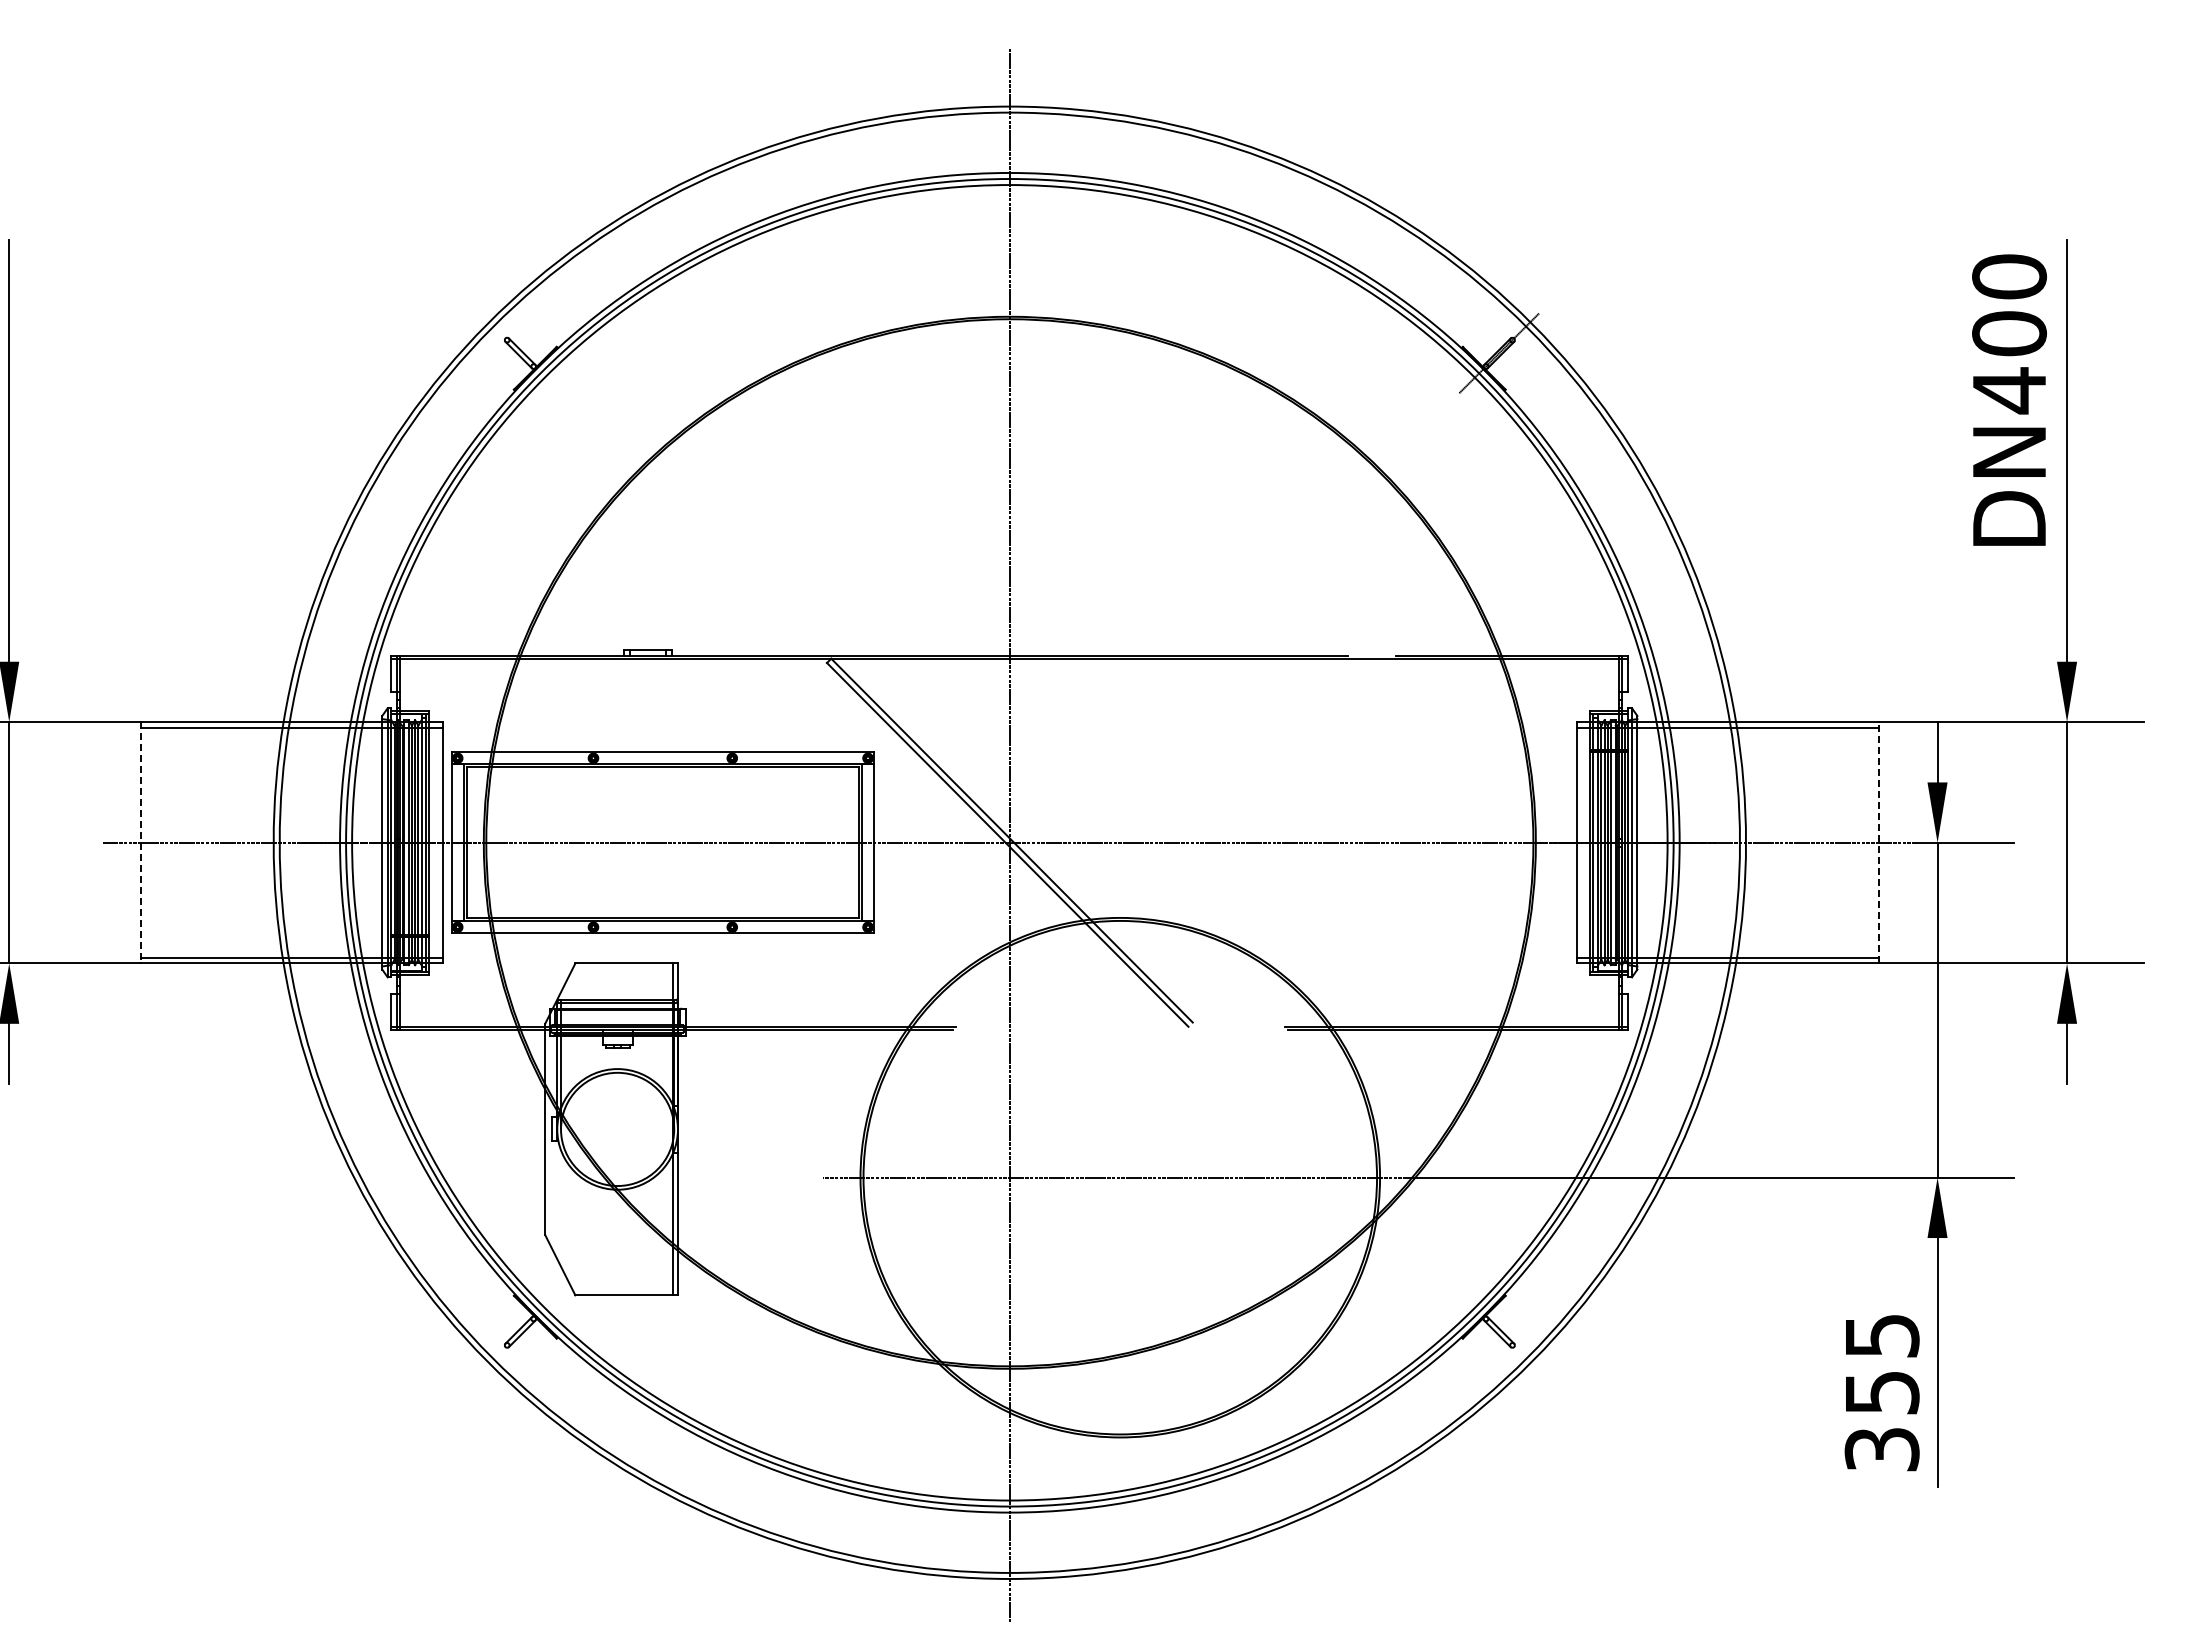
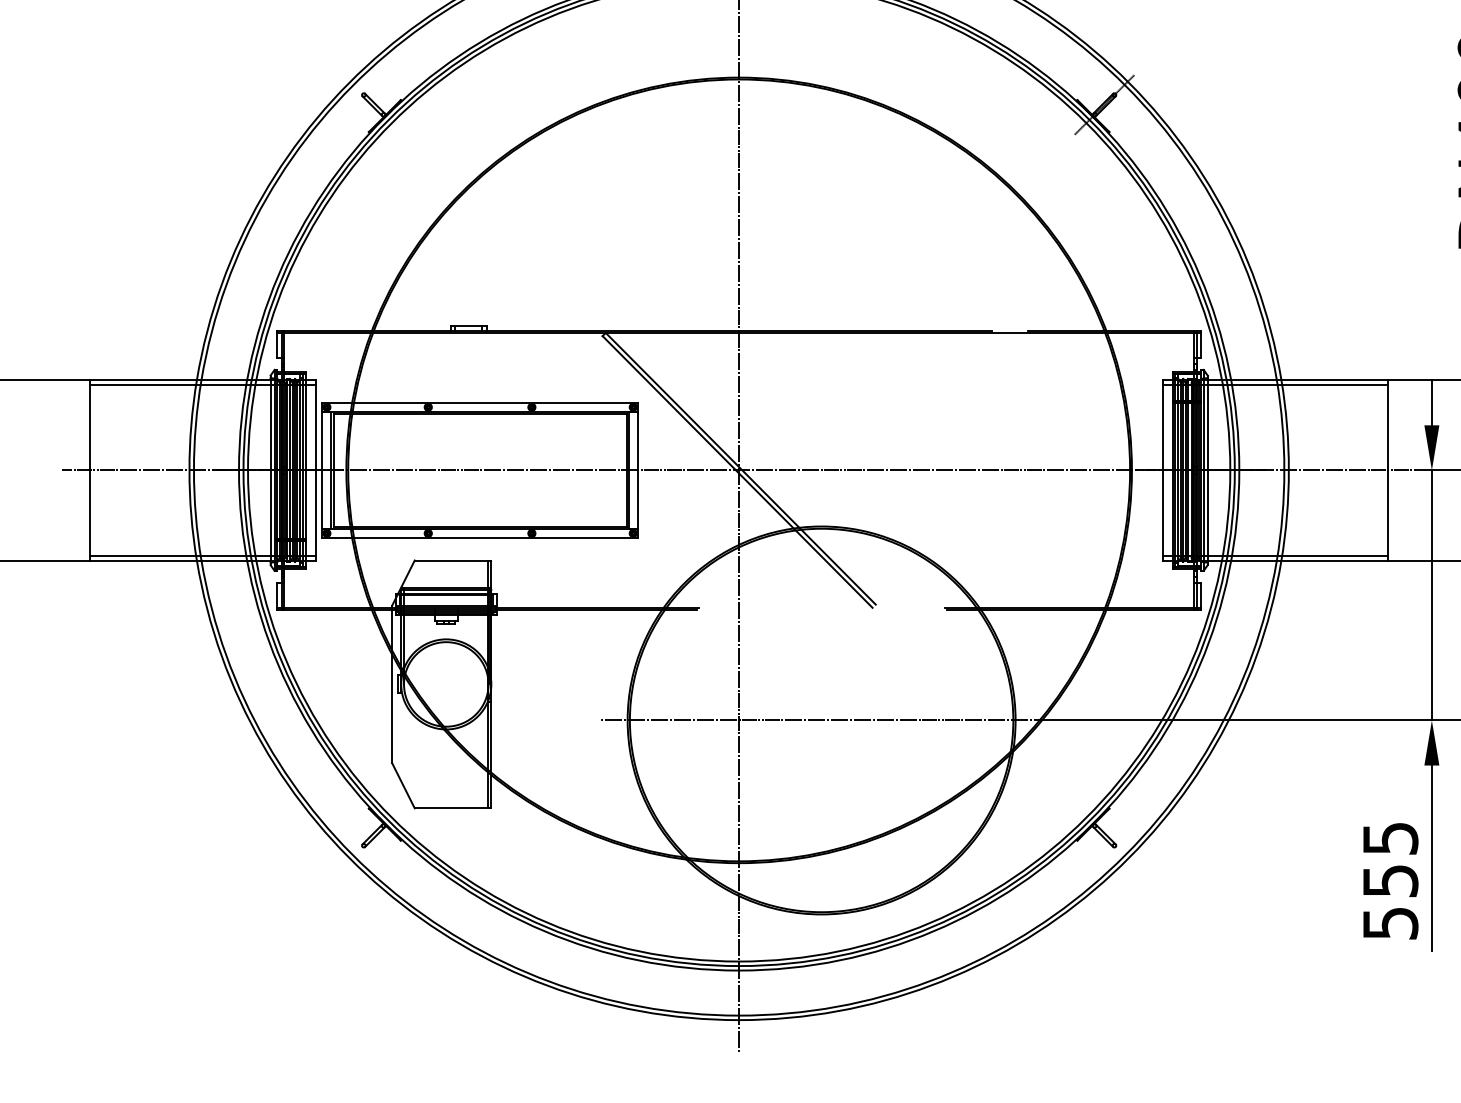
line: (140, 842) -> (90, 470), dashed -> solid
line: (1878, 842) -> (1387, 470), dashed -> solid
text: (1881, 1449) -> (1390, 923), 355 -> 555

